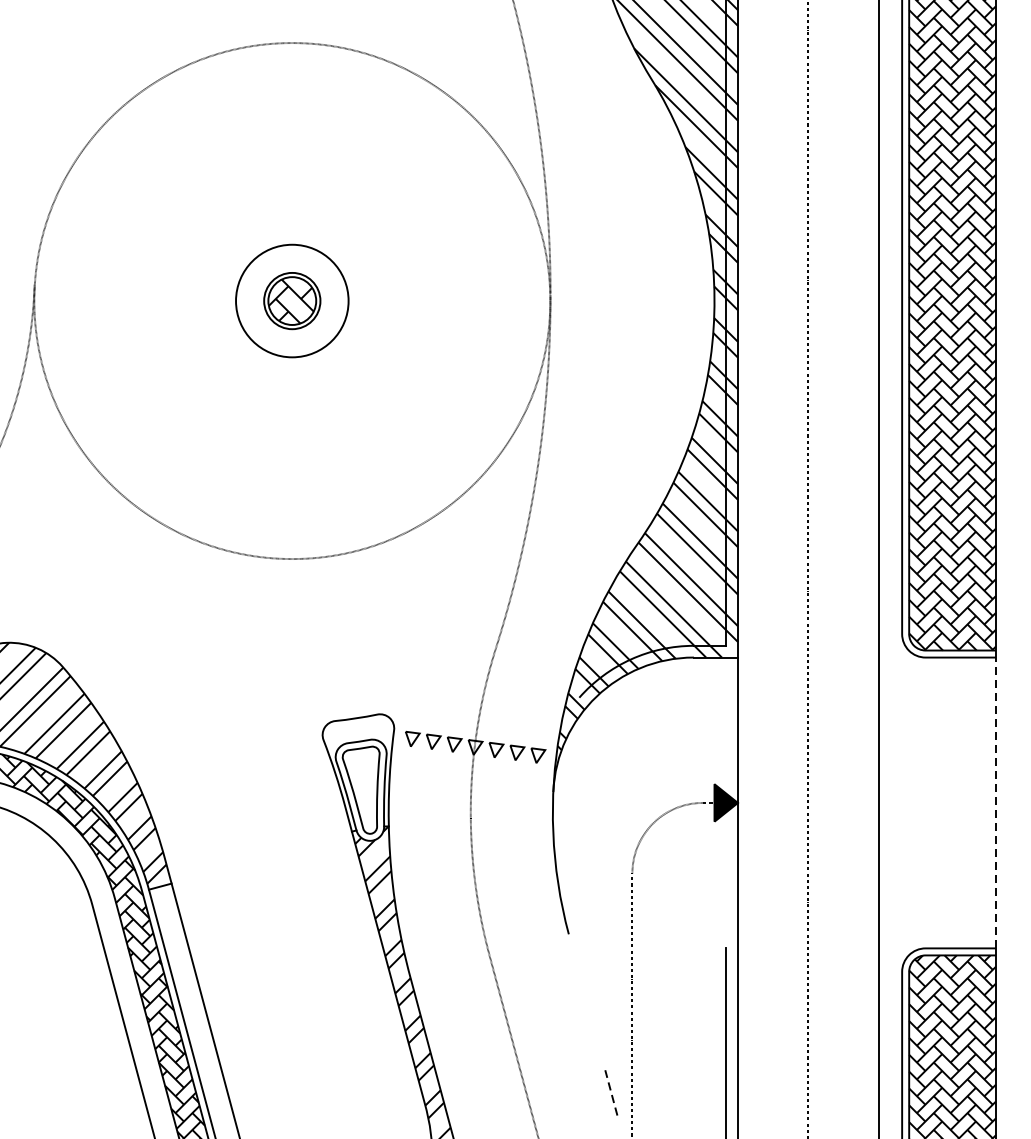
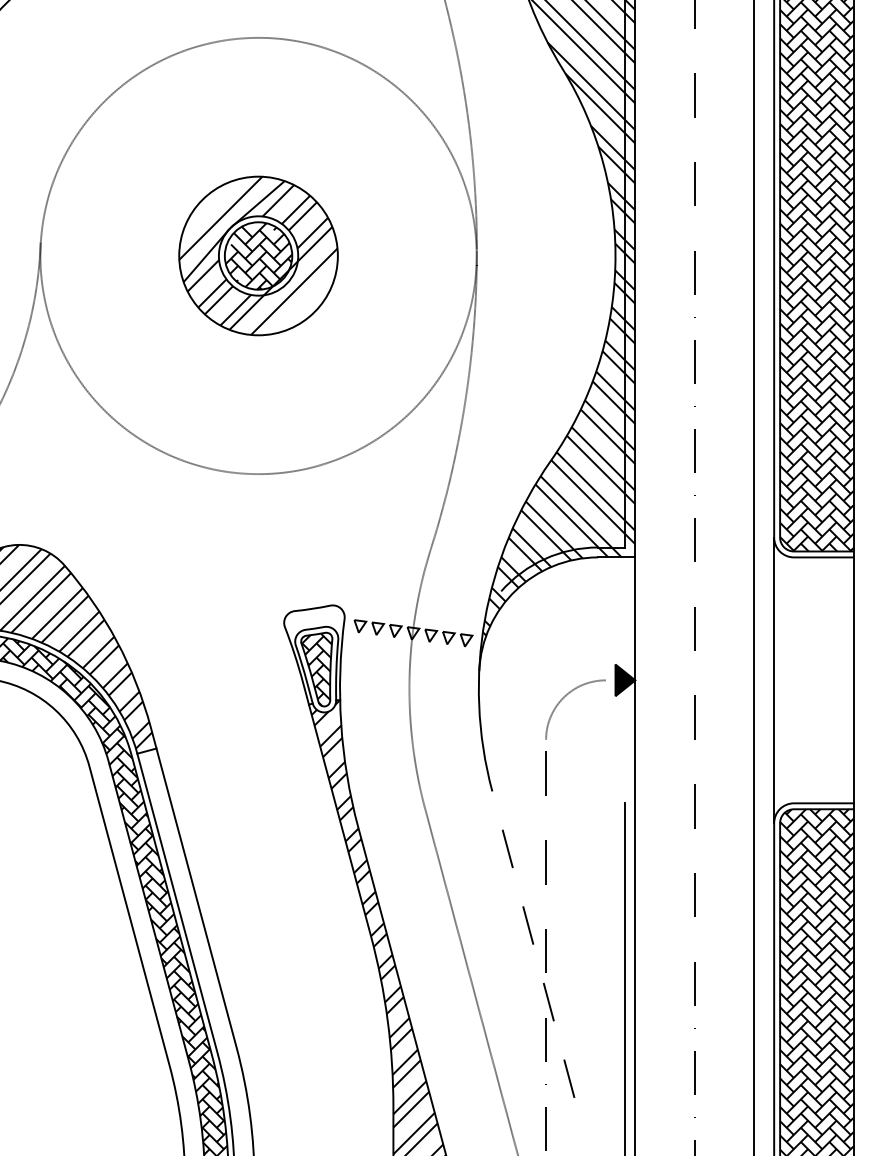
part: (292, 300) -> (258, 255), size x1.67
hatch: (360, 790) -> (316, 669), added
line: (902, 803) -> (774, 680), added
line: (995, 803) -> (853, 680), dashed -> solid
line: (586, 1001) -> (507, 848), added
line: (611, 1092) -> (528, 925), dashed -> solid

